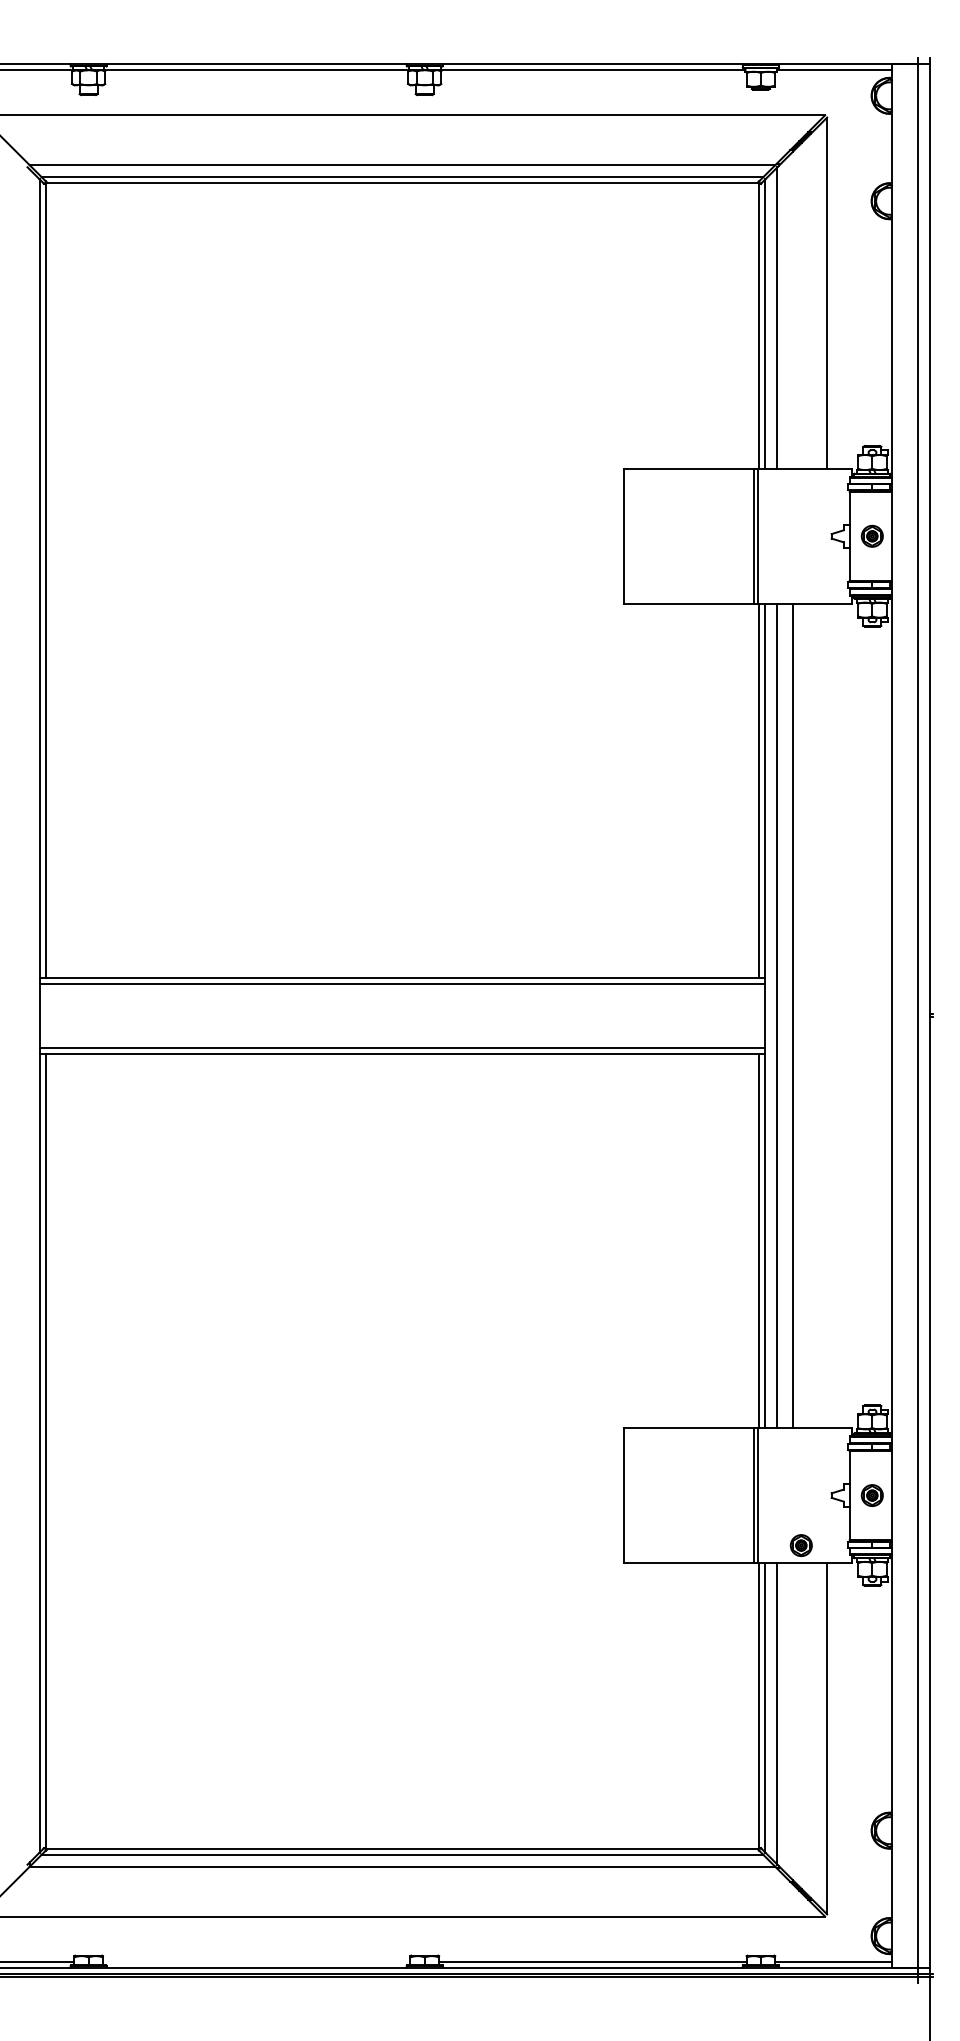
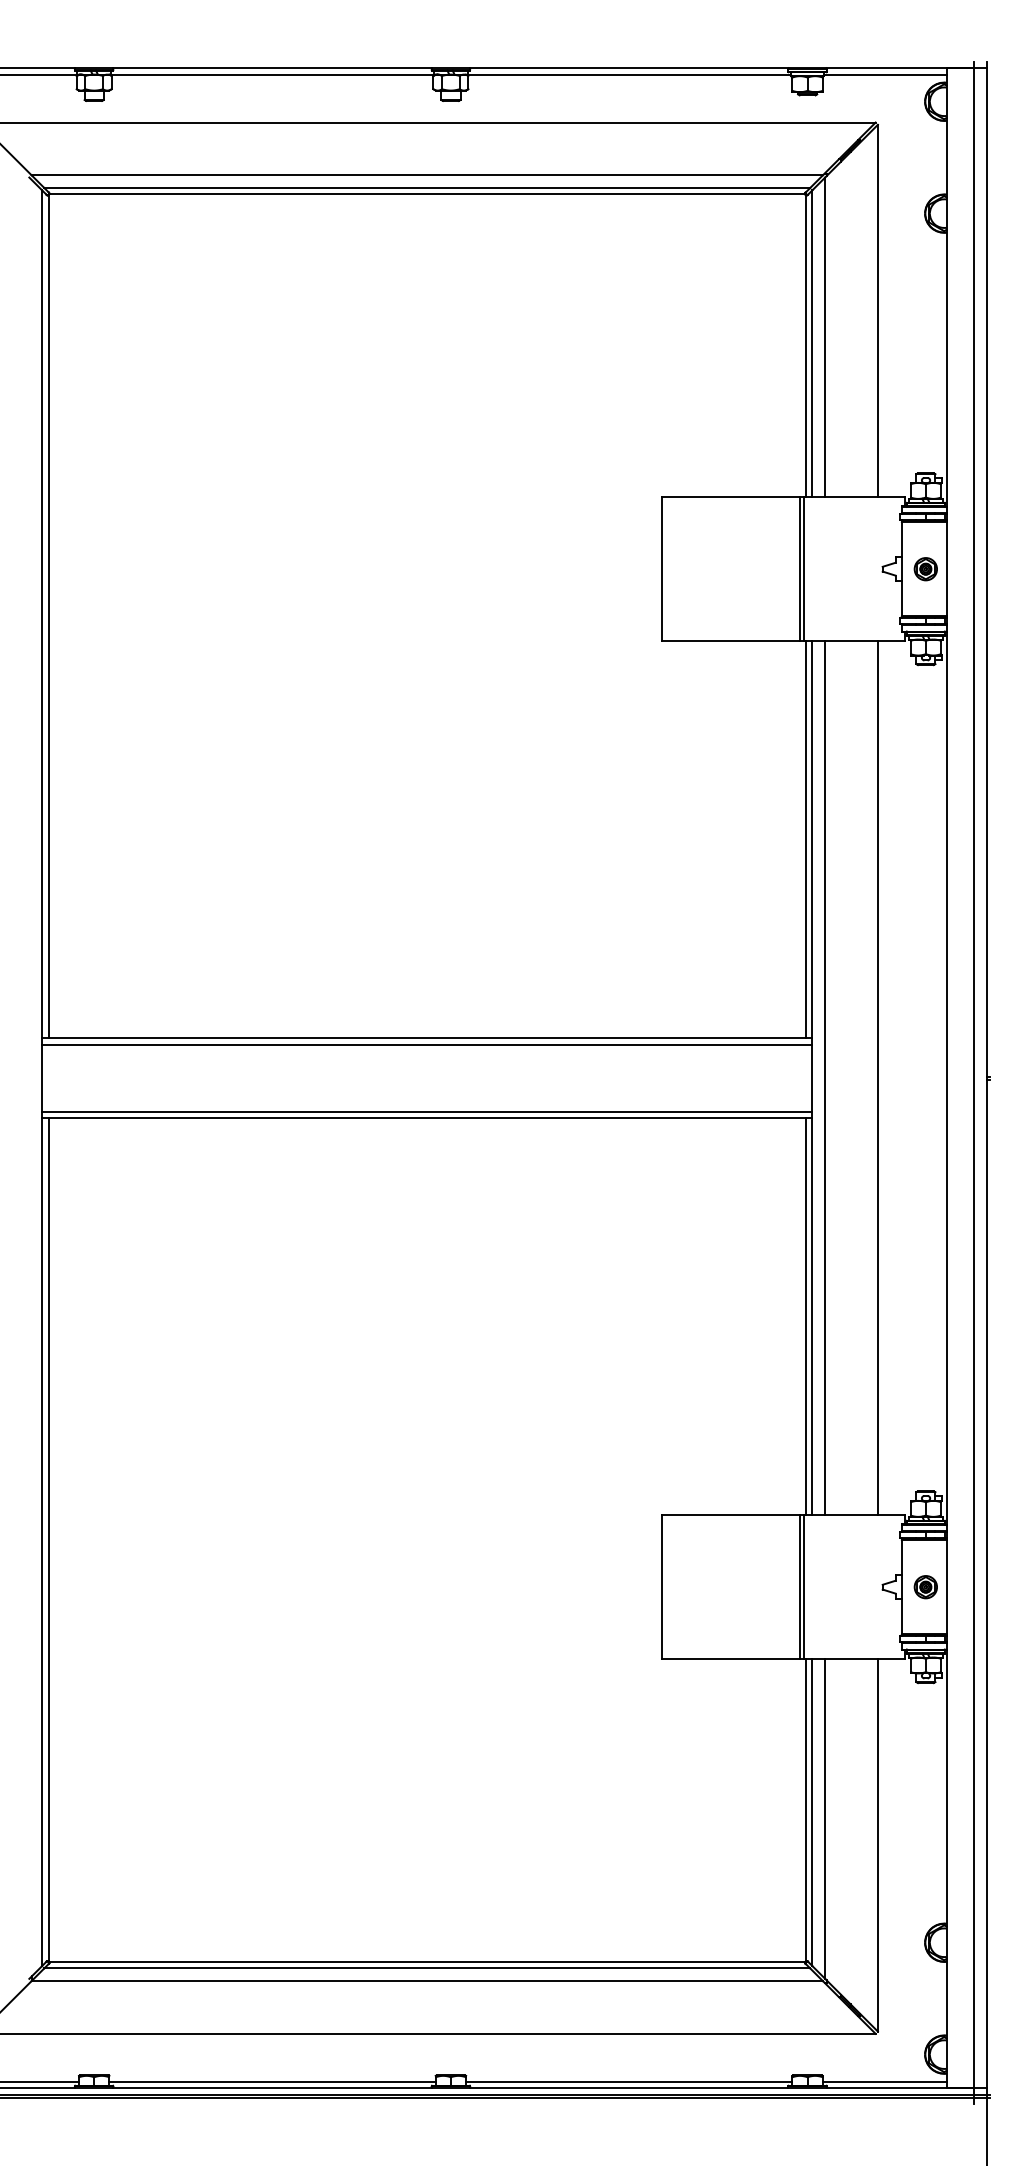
line: (793, 1015) -> (878, 1077), moved
part: (800, 1545) -> (849, 1640), removed
line: (256, 1961) -> (272, 2081), added

